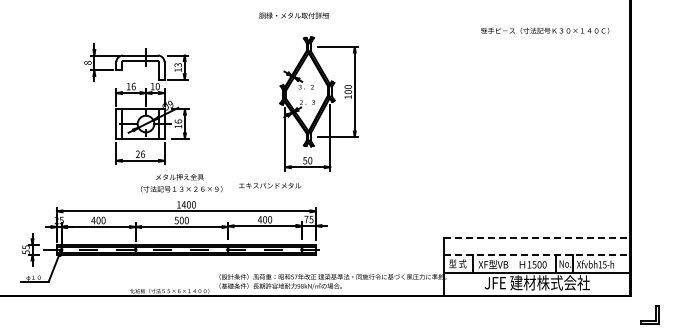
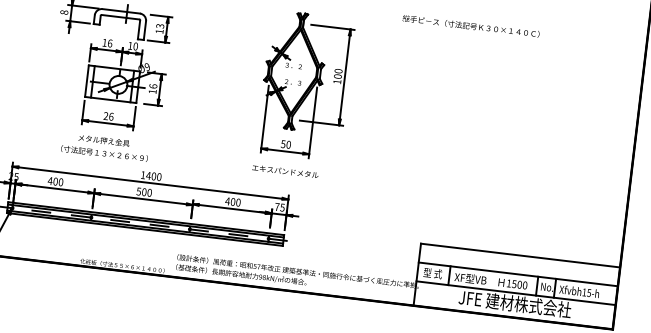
text: (545, 30) -> (471, 26), moved
text: (181, 183) -> (105, 147), moved
text: (270, 185) -> (285, 171), moved
line: (537, 237) -> (521, 255), dashed -> solid
line: (537, 255) -> (518, 274), dashed -> solid

